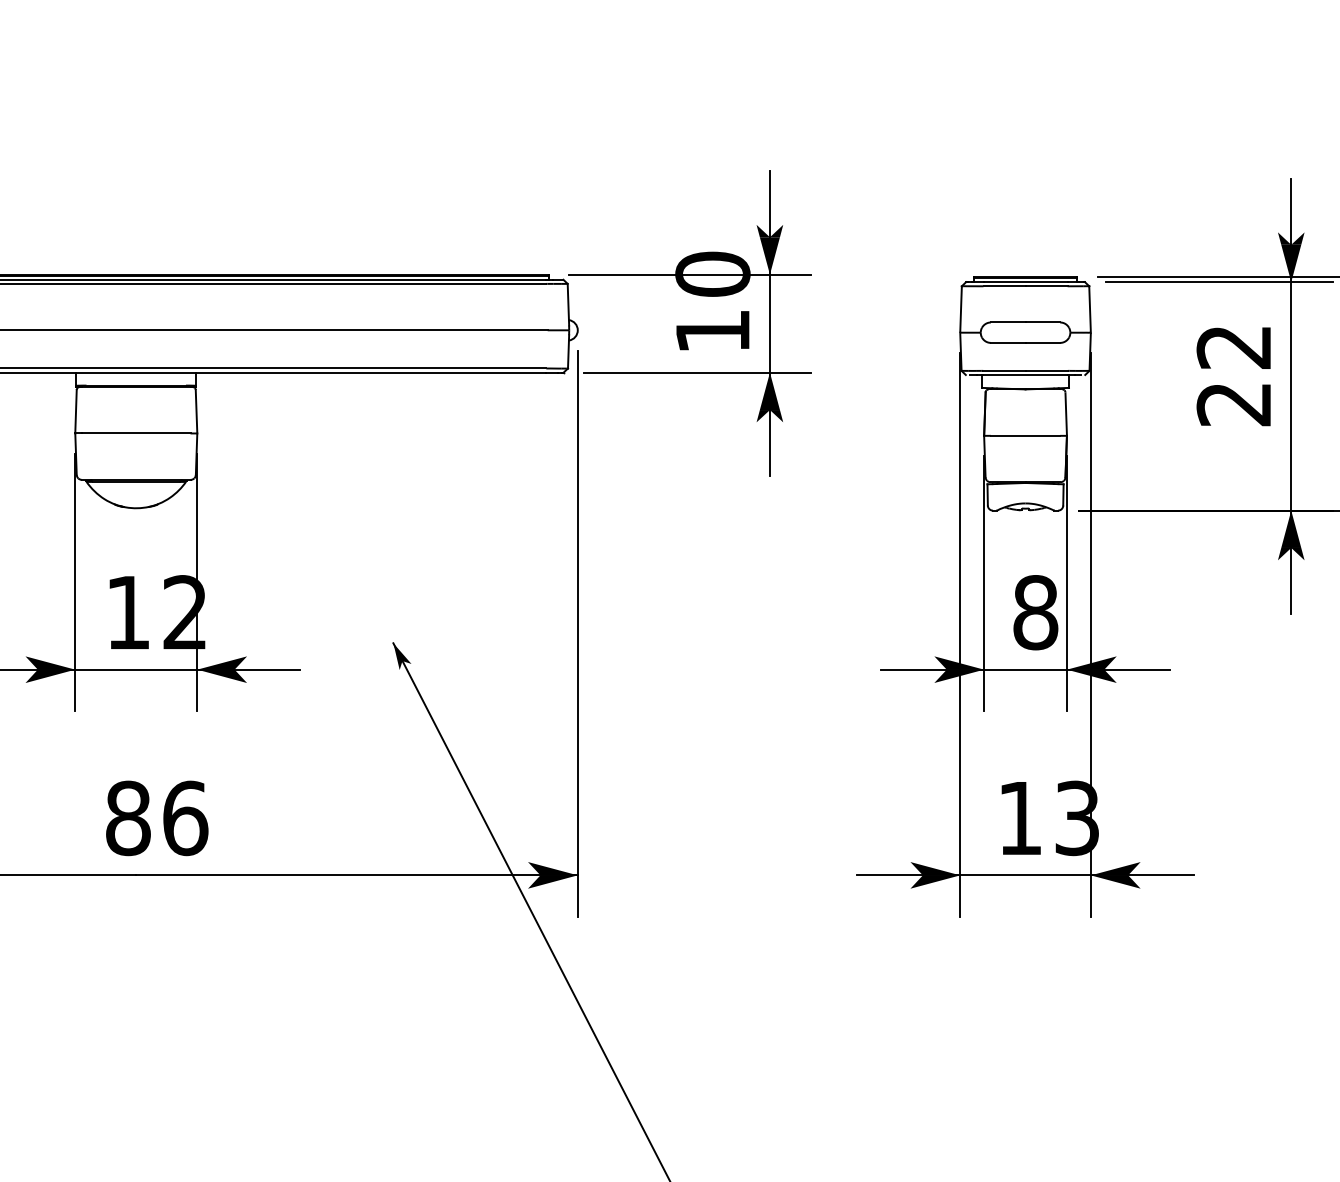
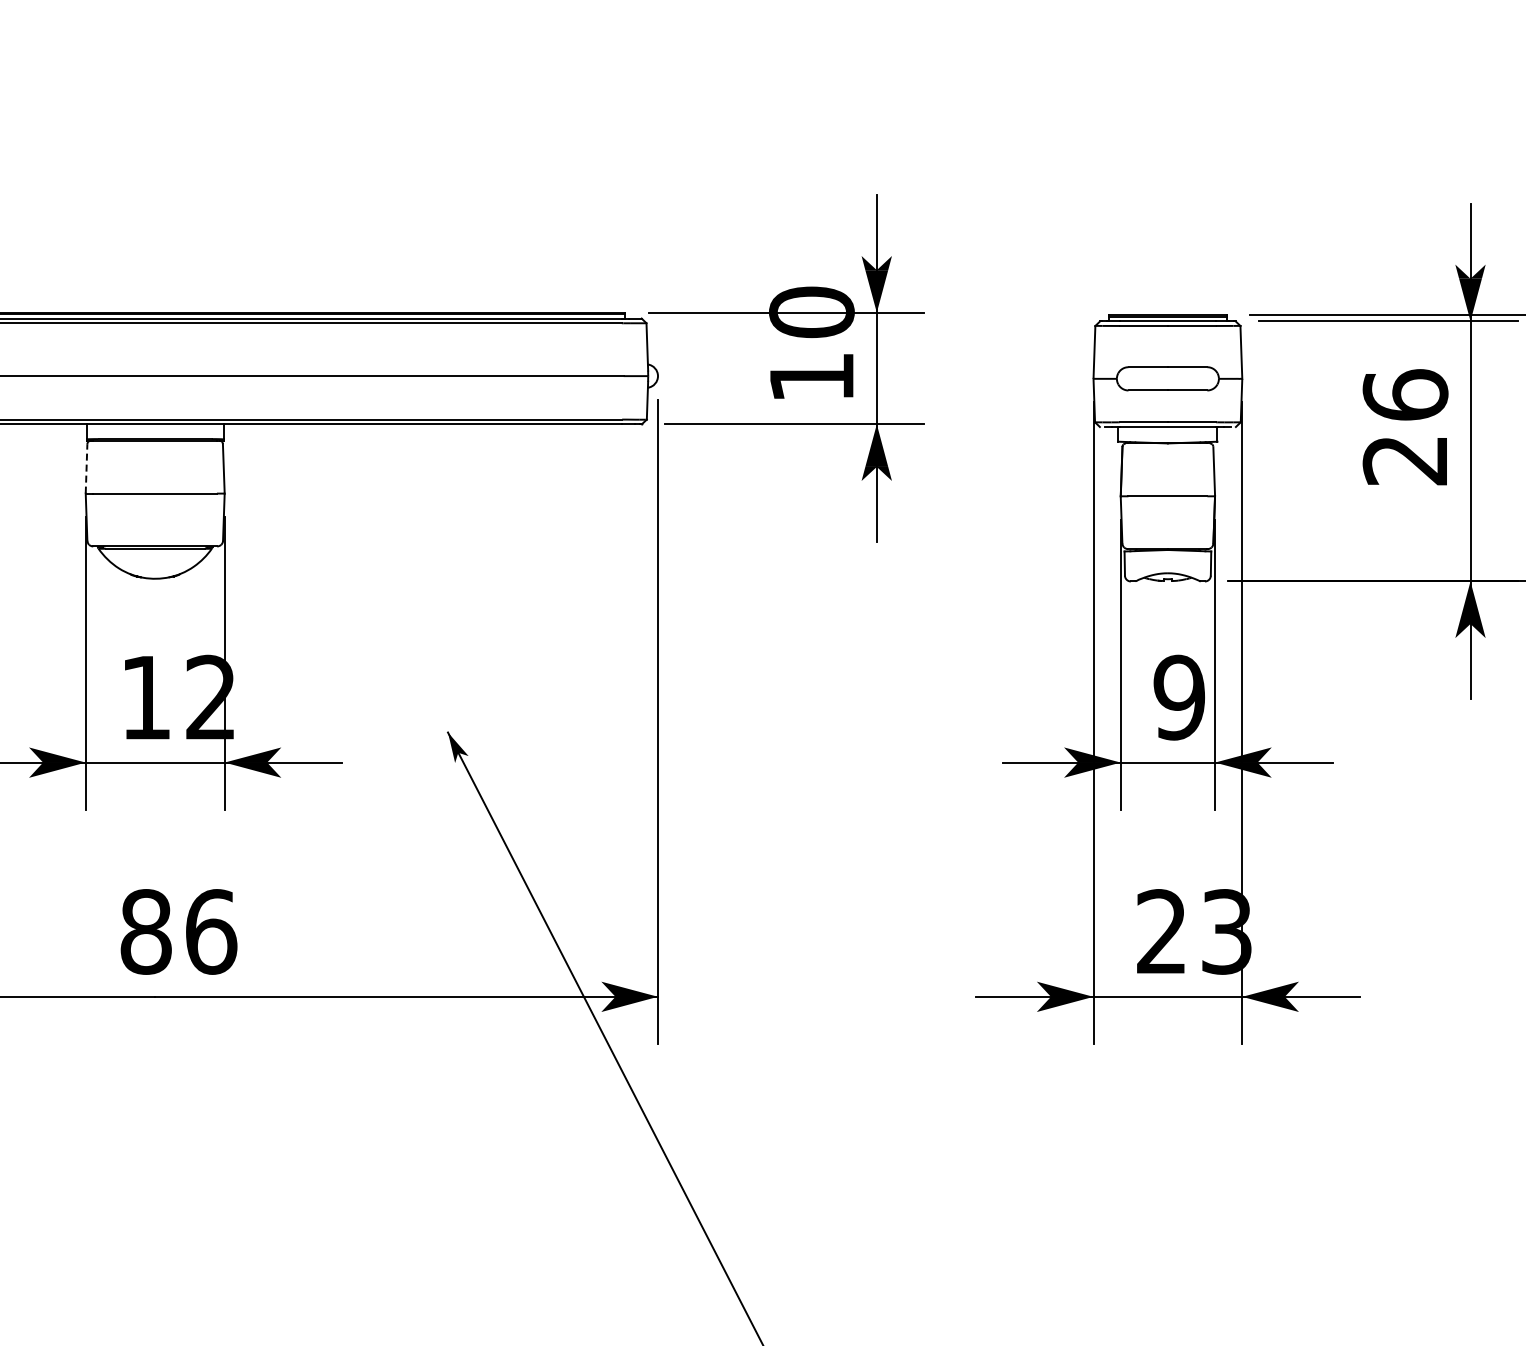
text: (1234, 346) -> (1405, 394), 22 -> 26
line: (75, 411) -> (86, 468), solid -> dashed
text: (1035, 612) -> (1179, 697), 8 -> 9
text: (1019, 817) -> (1161, 931), 13 -> 23

